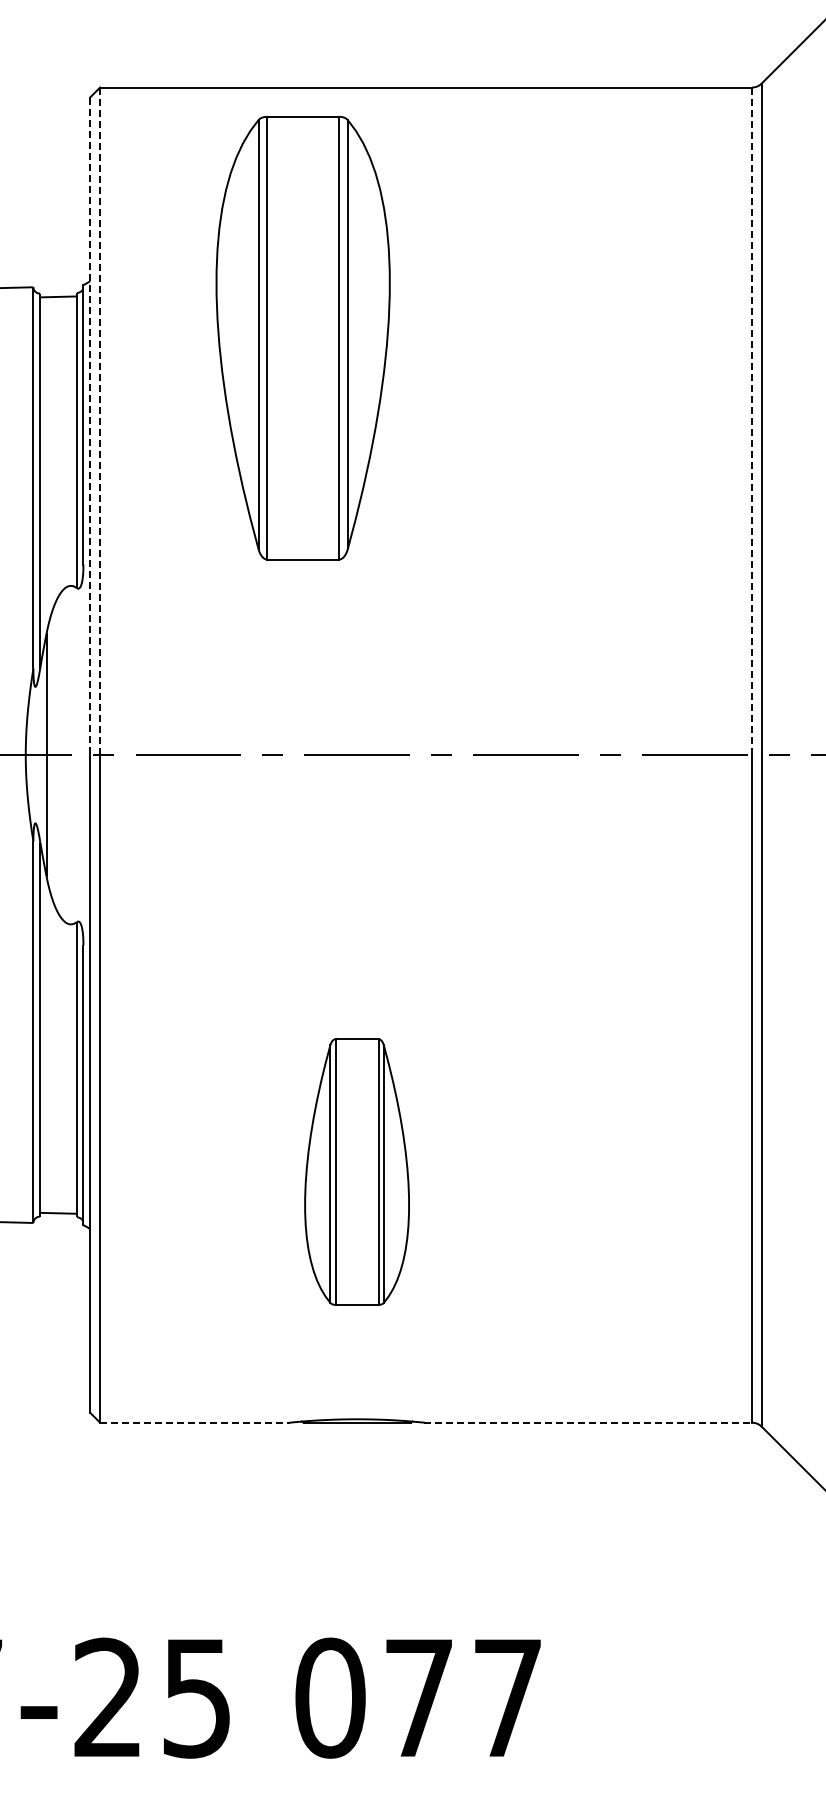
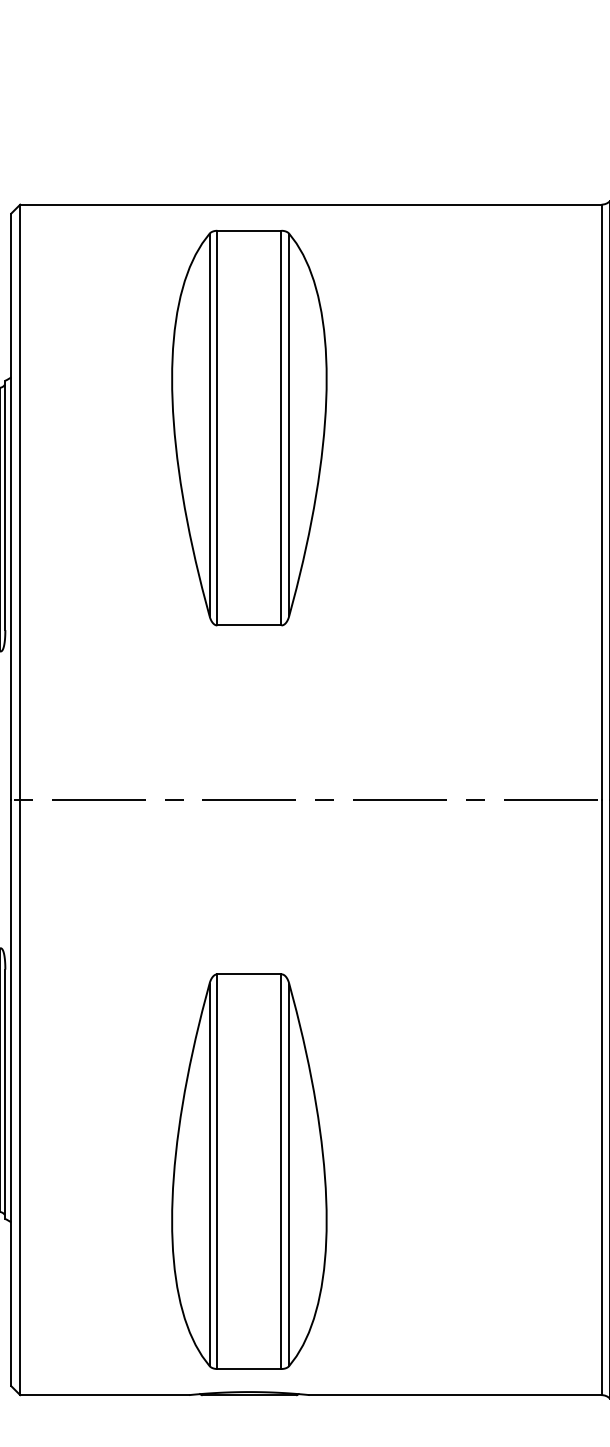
part: (302, 337) -> (248, 427), moved
line: (100, 421) -> (20, 502), dashed -> solid
line: (752, 421) -> (601, 502), dashed -> solid
line: (90, 426) -> (11, 506), dashed -> solid
part: (356, 1171) -> (248, 1171), size x1.67
line: (194, 1422) -> (104, 1394), dashed -> solid
line: (588, 1422) -> (455, 1394), dashed -> solid

